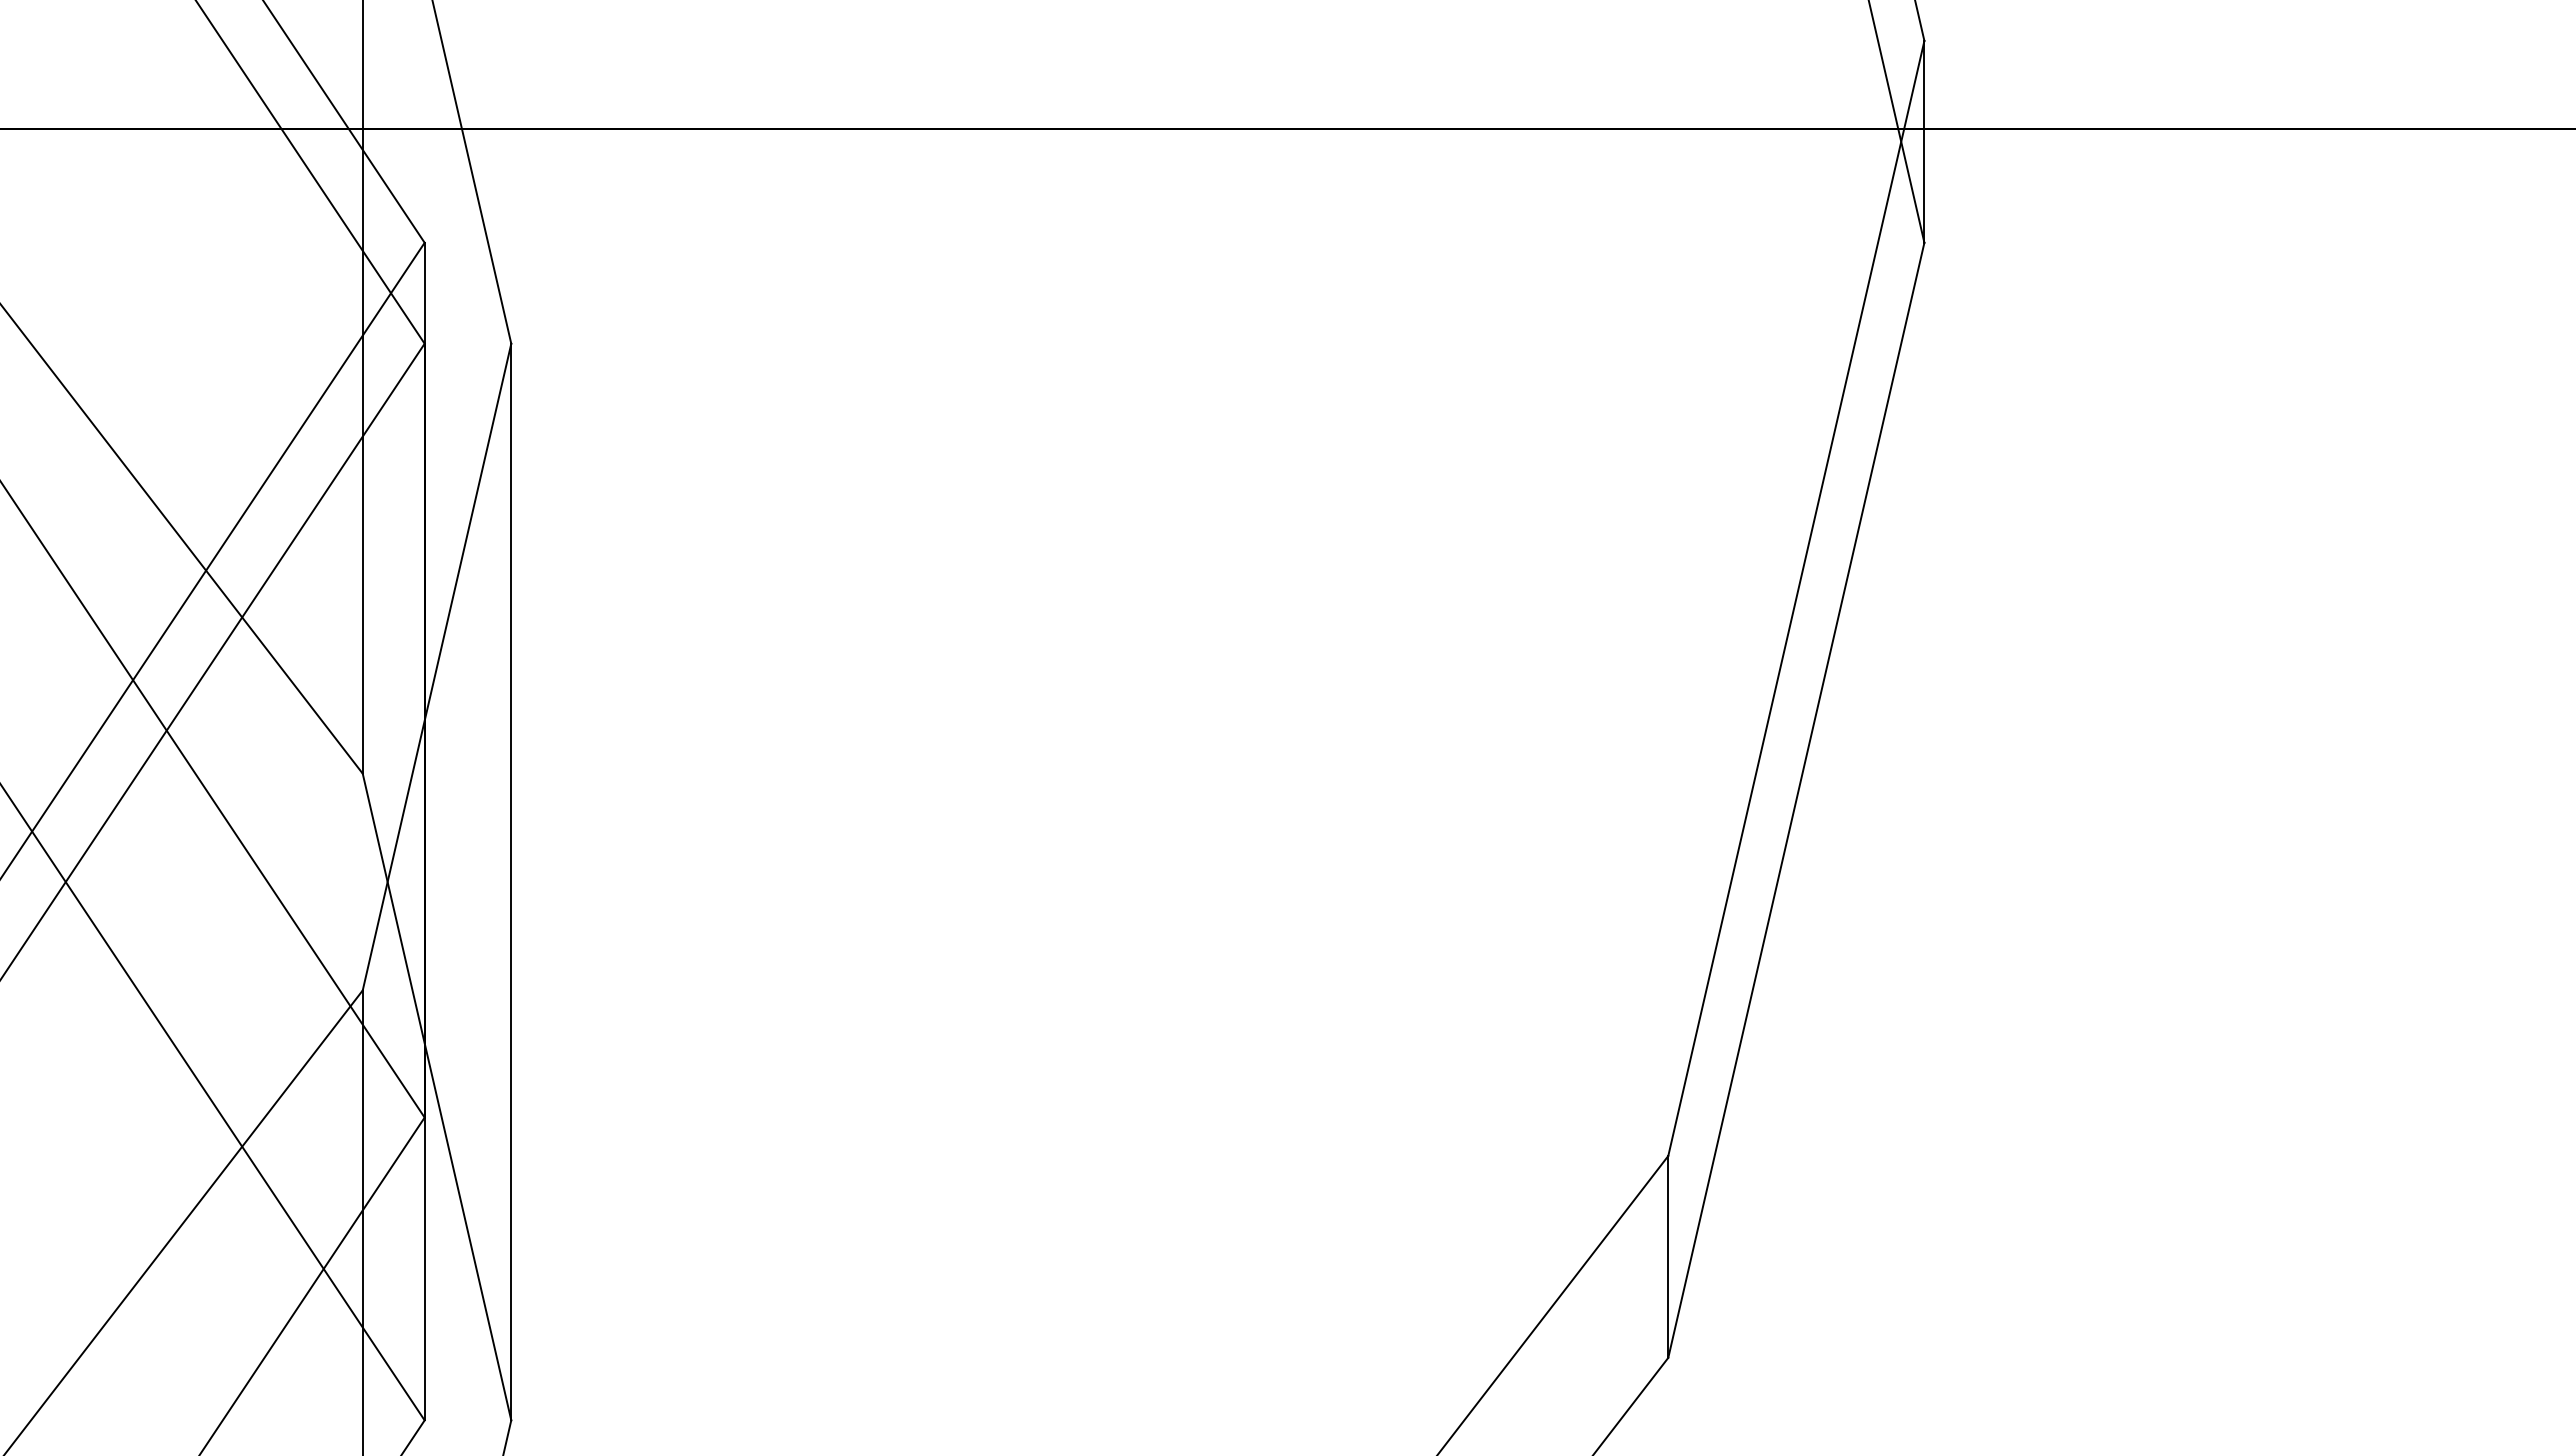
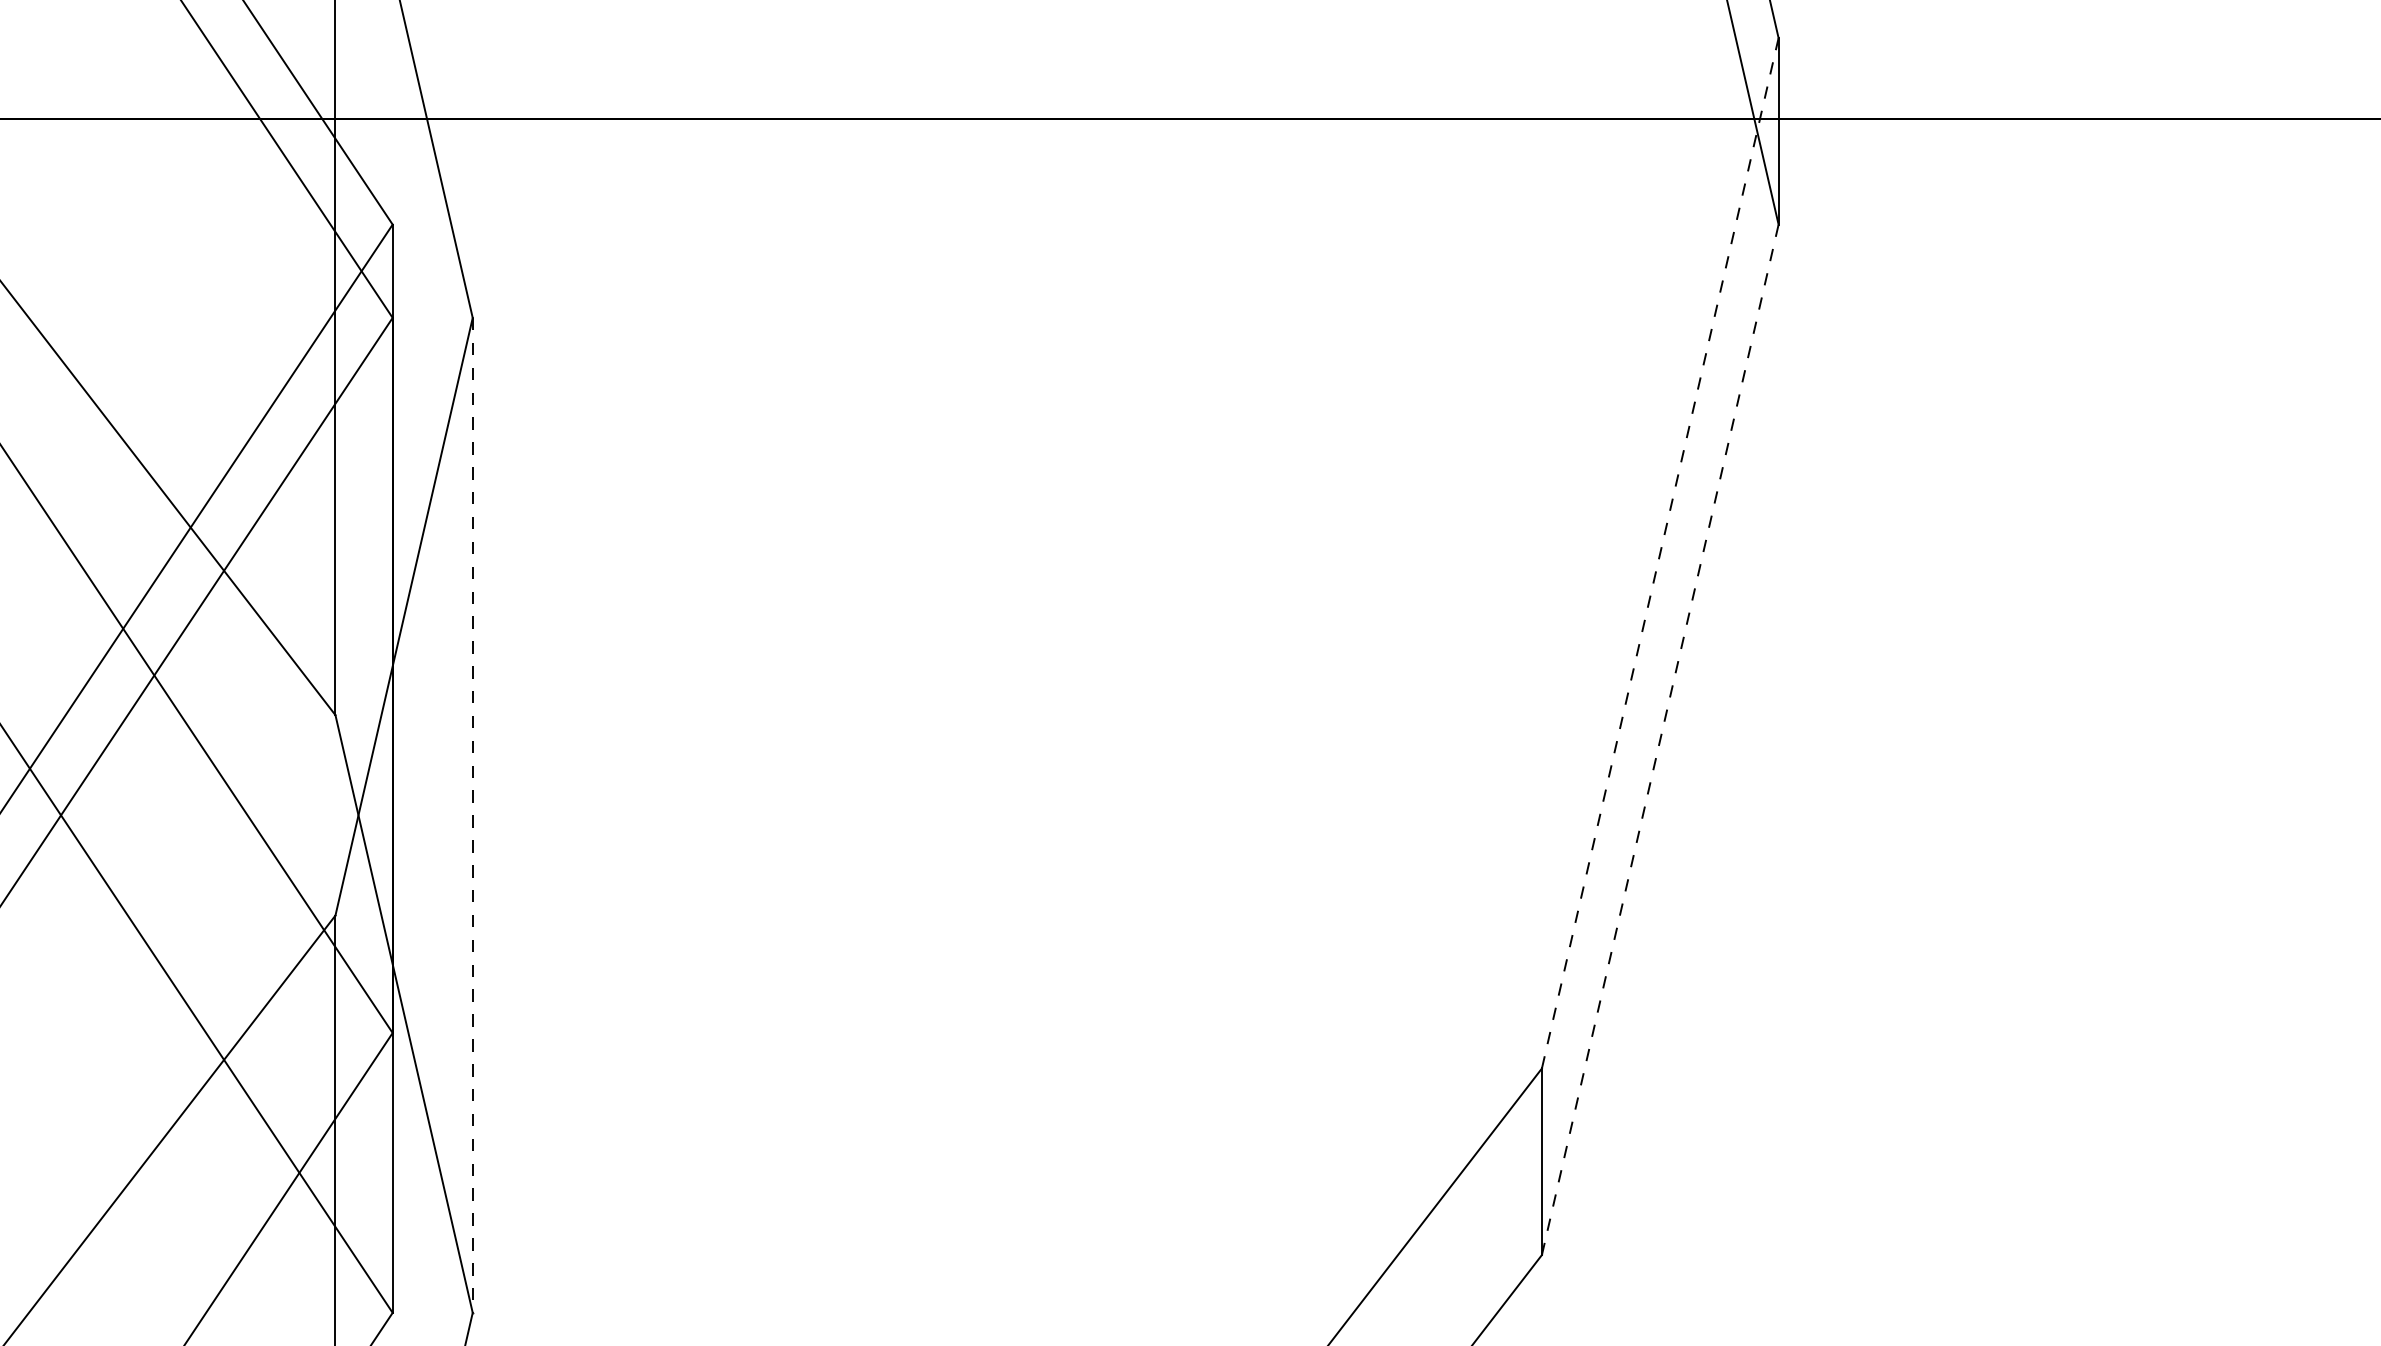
line: (1796, 598) -> (1660, 553), solid -> dashed
line: (1796, 799) -> (1660, 739), solid -> dashed
line: (511, 882) -> (472, 815), solid -> dashed

